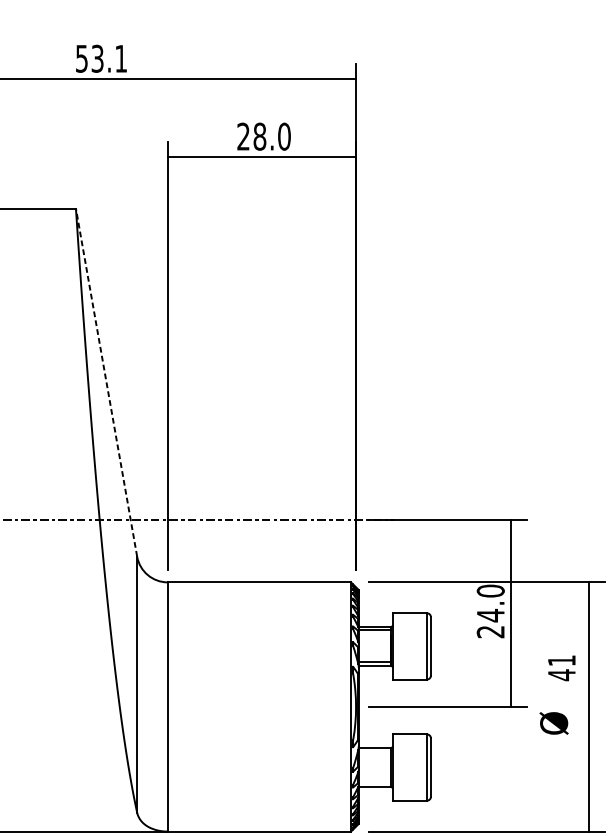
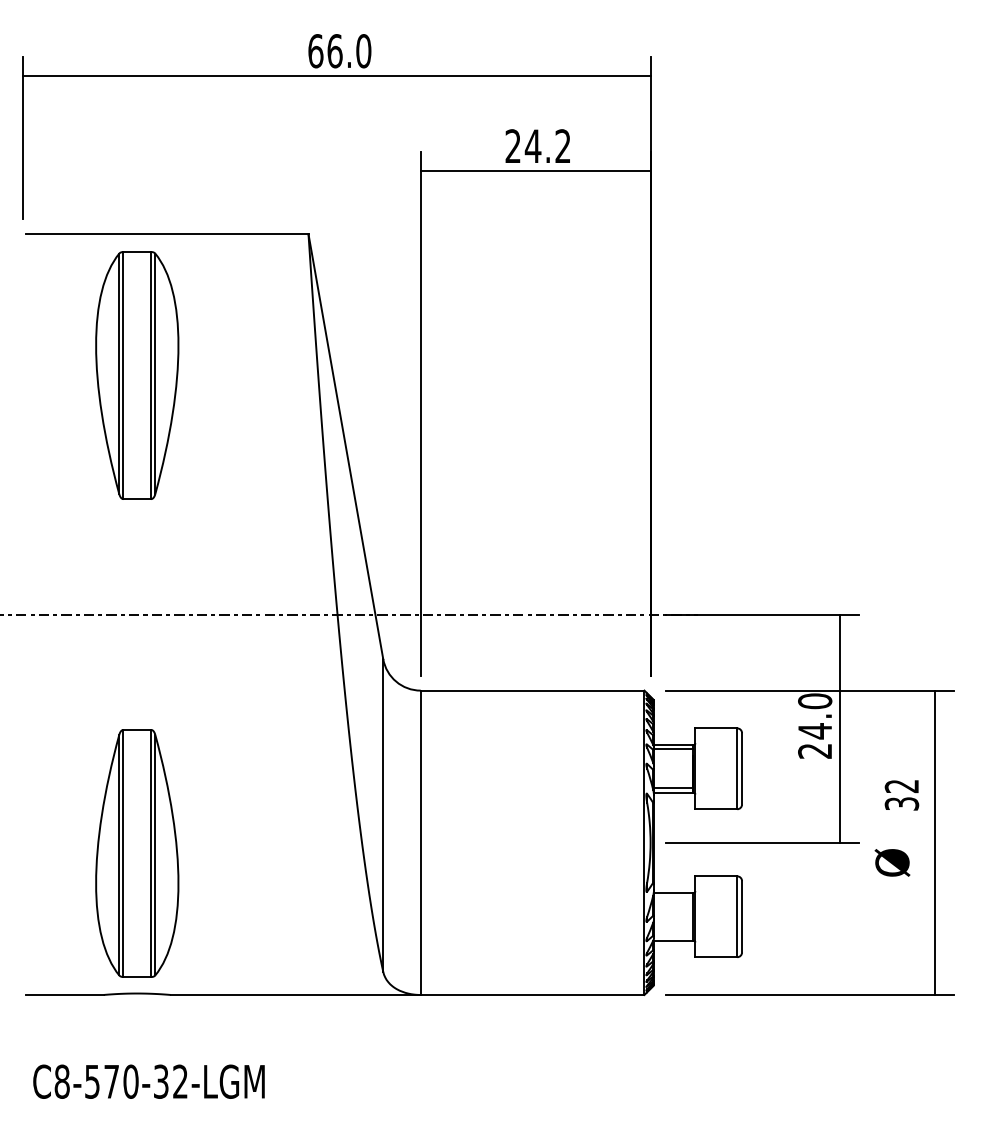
text: (101, 59) -> (339, 51), 53.1 -> 66.0
text: (271, 136) -> (547, 146), 28.0 -> 24.2
line: (106, 382) -> (345, 446), dashed -> solid
text: (561, 668) -> (901, 795), 41 -> 32

